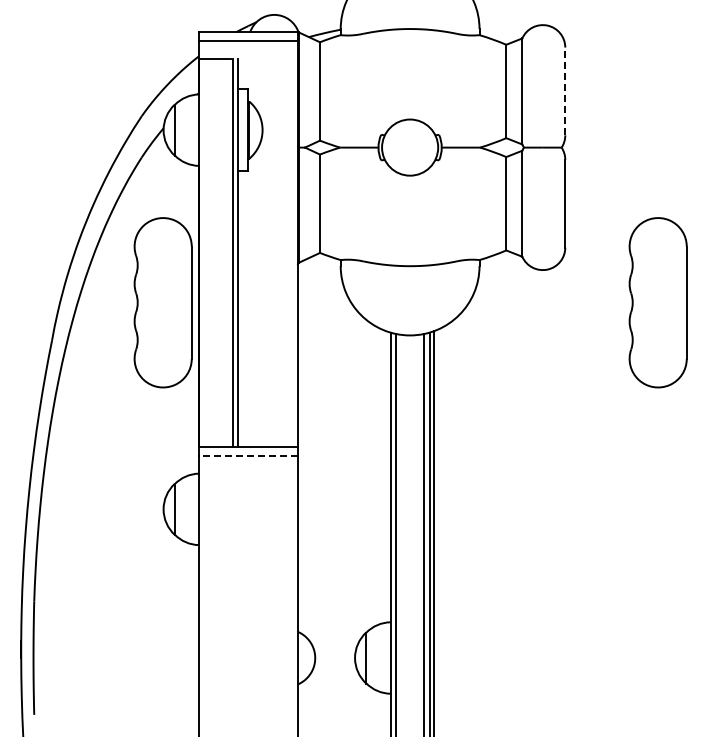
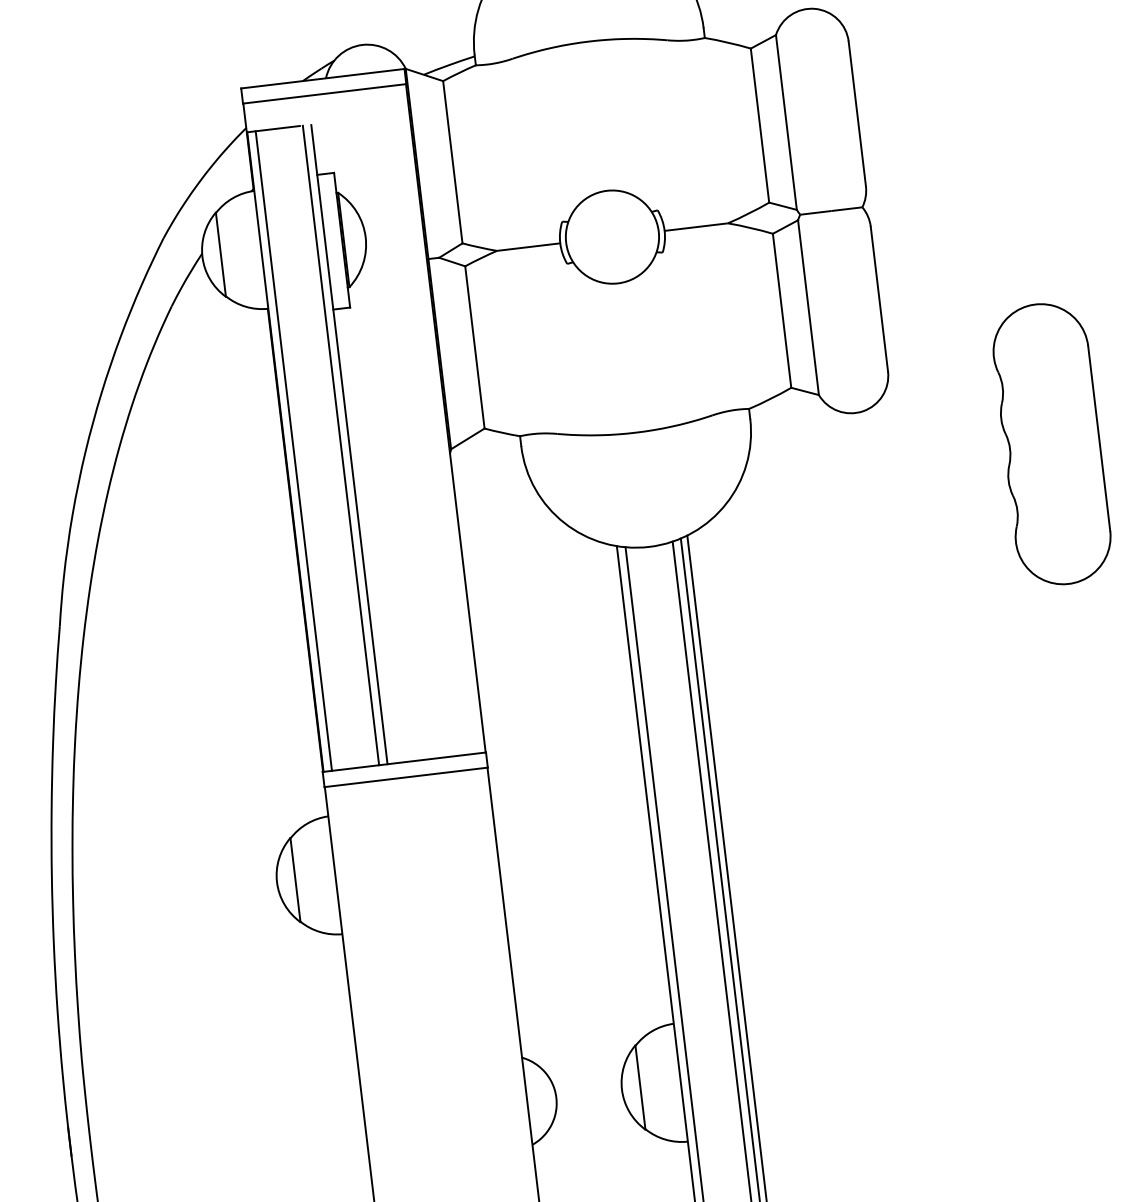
line: (565, 91) -> (857, 114), dashed -> solid
line: (204, 252) -> (293, 450), added
part: (162, 302) -> (234, 541), removed
line: (248, 455) -> (406, 776), dashed -> solid

